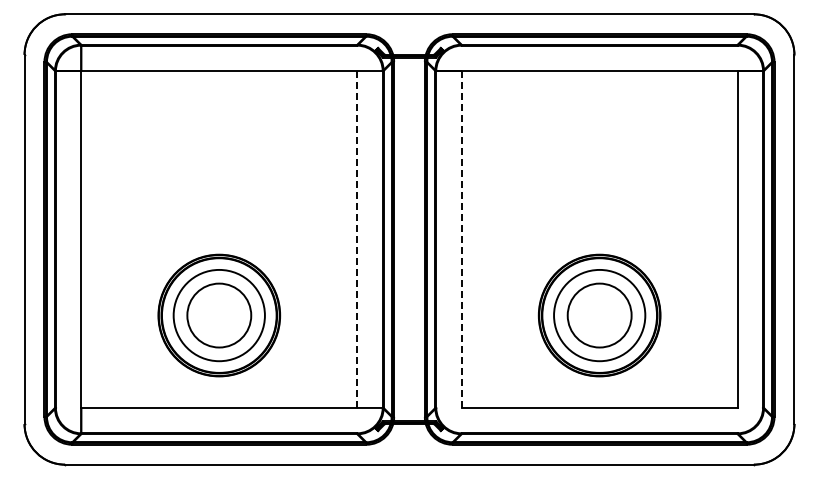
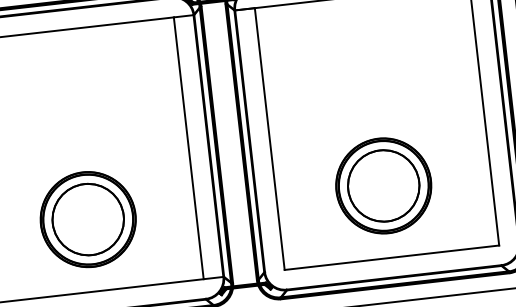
line: (357, 239) -> (188, 148), dashed -> solid
line: (461, 239) -> (269, 139), dashed -> solid
circle: (218, 315) -> (87, 219), size x1.43
circle: (599, 315) -> (383, 185), size x1.43

